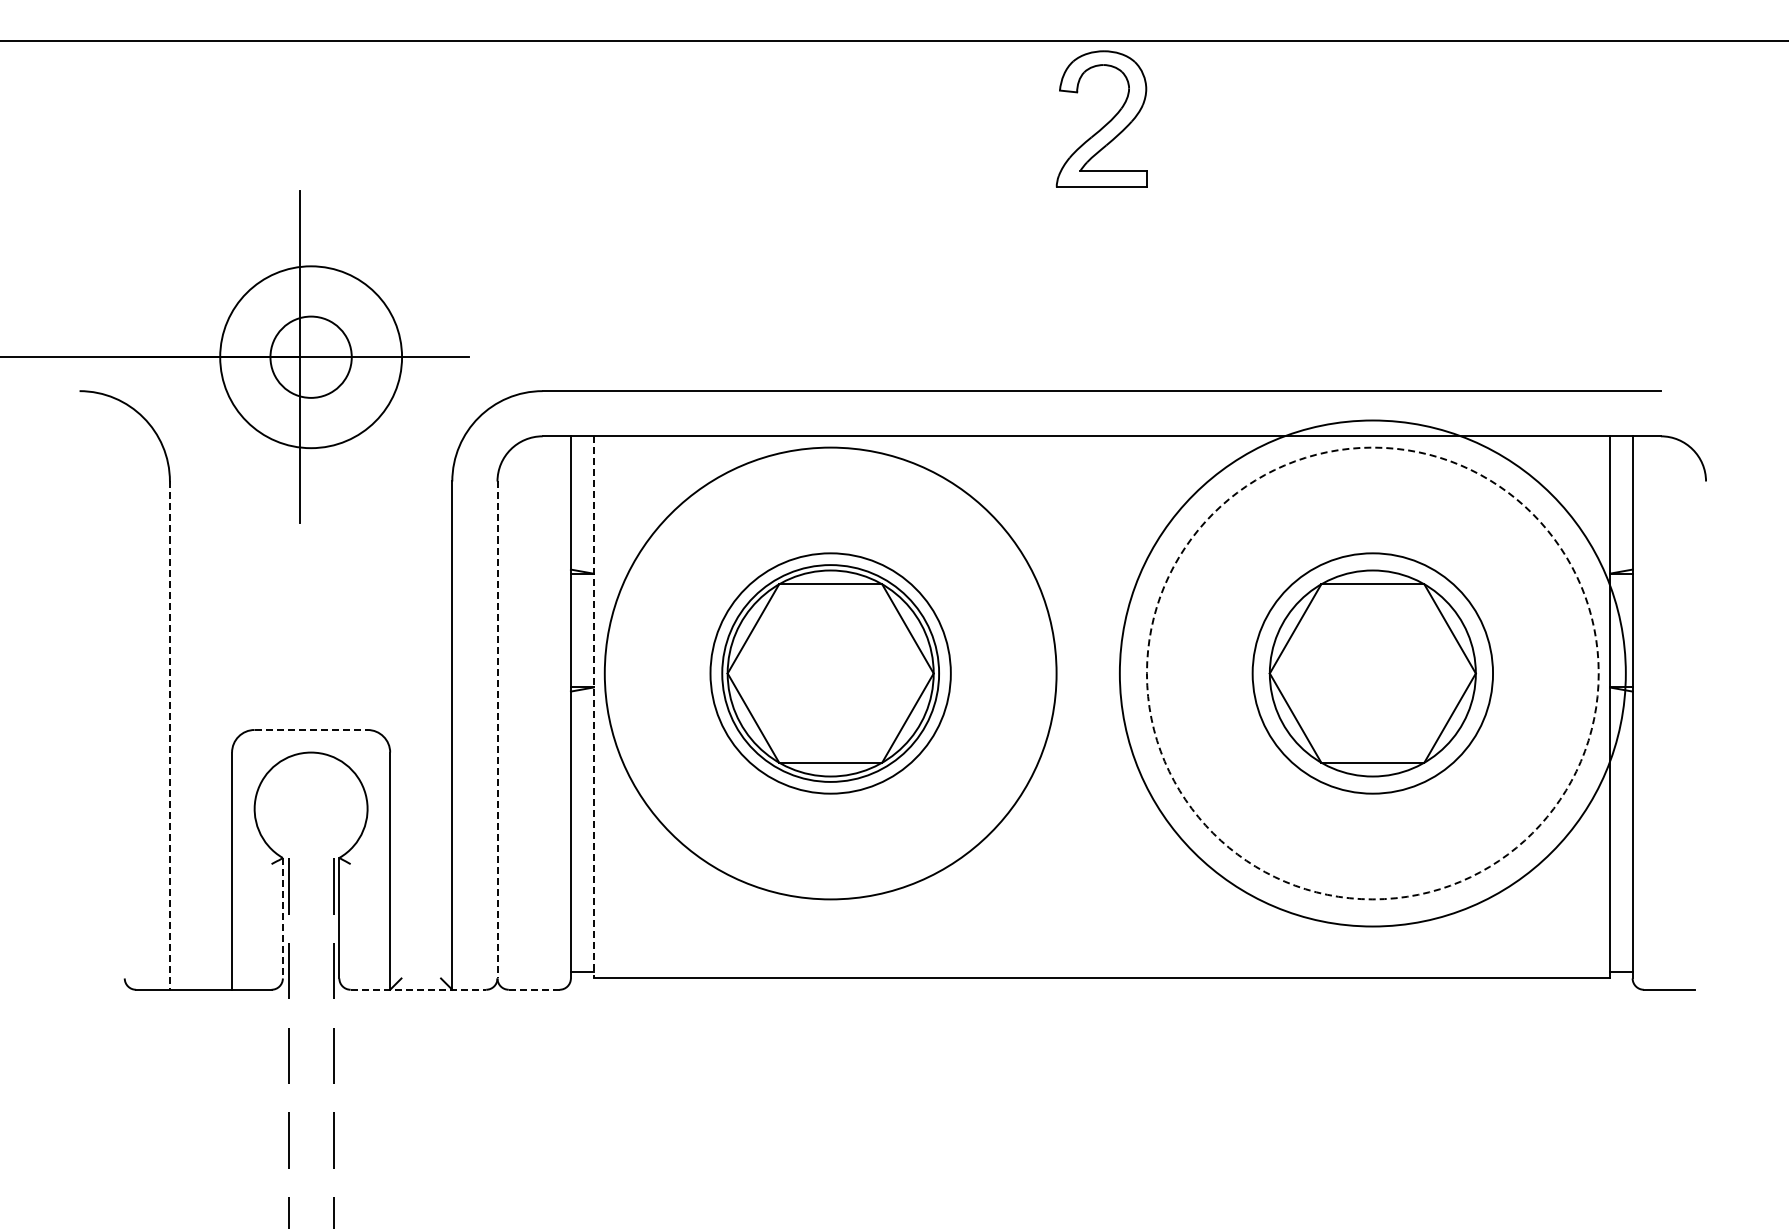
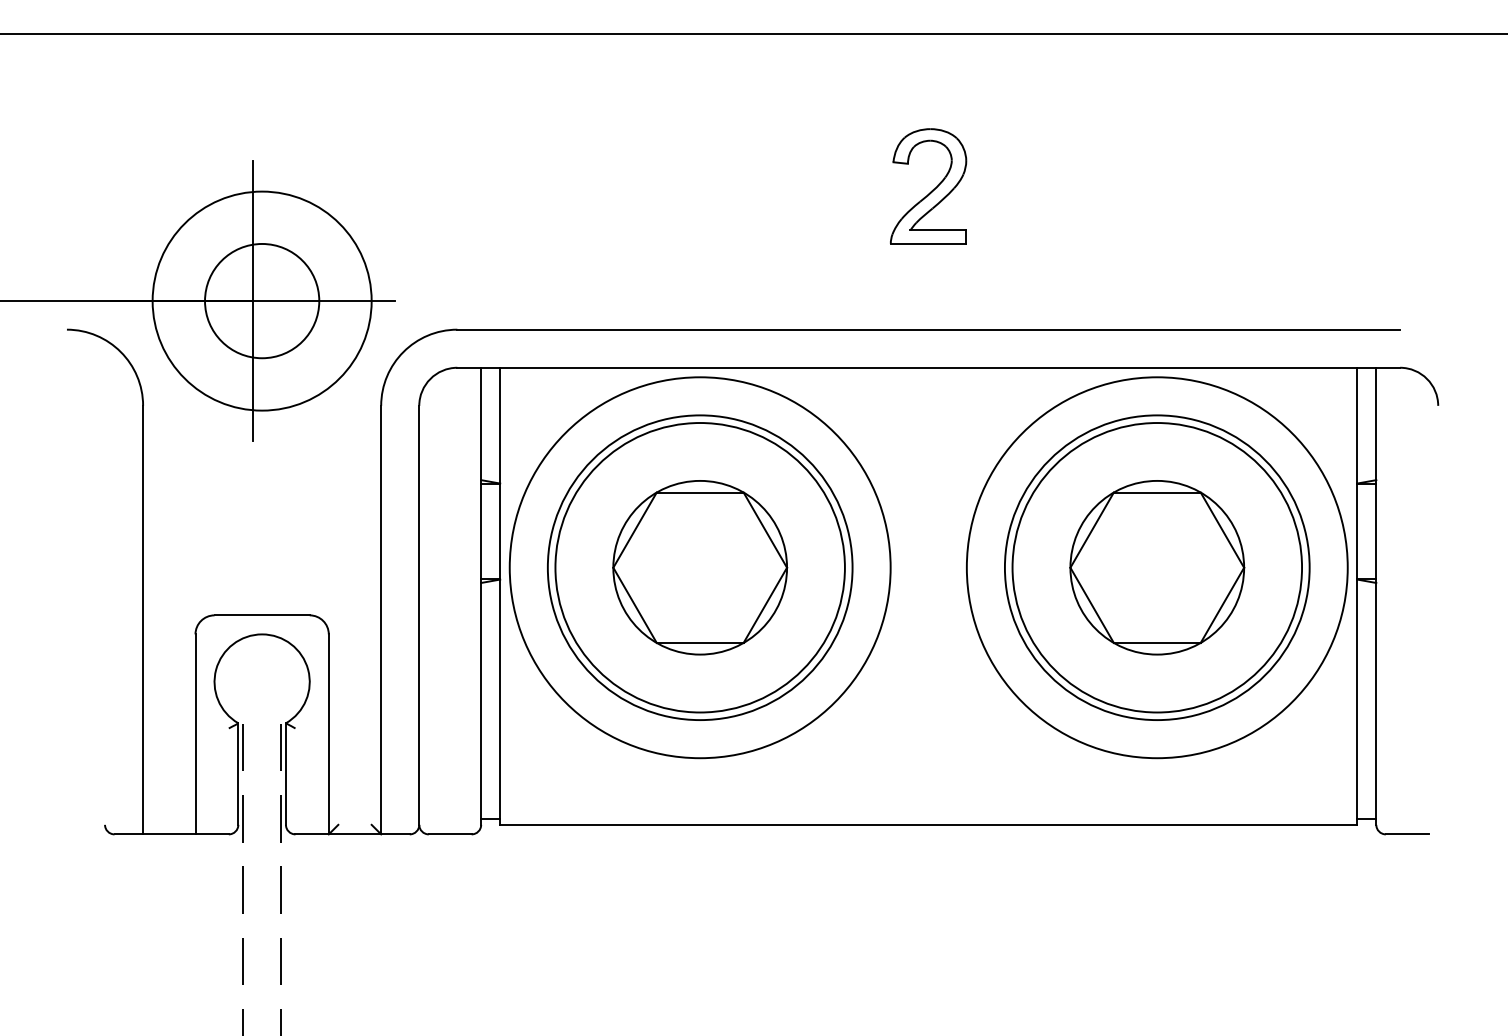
part: (1106, 123) -> (932, 190), moved
circle: (310, 357) -> (261, 301), size x1.67
circle: (311, 357) -> (262, 301), size x1.43
circle: (830, 673) -> (700, 567), size x1.43
circle: (830, 673) -> (700, 567), size x1.67
circle: (1372, 673) -> (1157, 567), dashed -> solid
circle: (1372, 673) -> (1157, 567), size x0.71
circle: (1372, 673) -> (1157, 567), size x1.43
line: (593, 707) -> (500, 596), dashed -> solid
line: (311, 729) -> (262, 614), dashed -> solid
line: (497, 730) -> (419, 615), dashed -> solid
line: (169, 736) -> (142, 620), dashed -> solid
line: (282, 918) -> (238, 774), dashed -> solid
line: (418, 989) -> (352, 834), dashed -> solid
line: (534, 989) -> (450, 834), dashed -> solid

